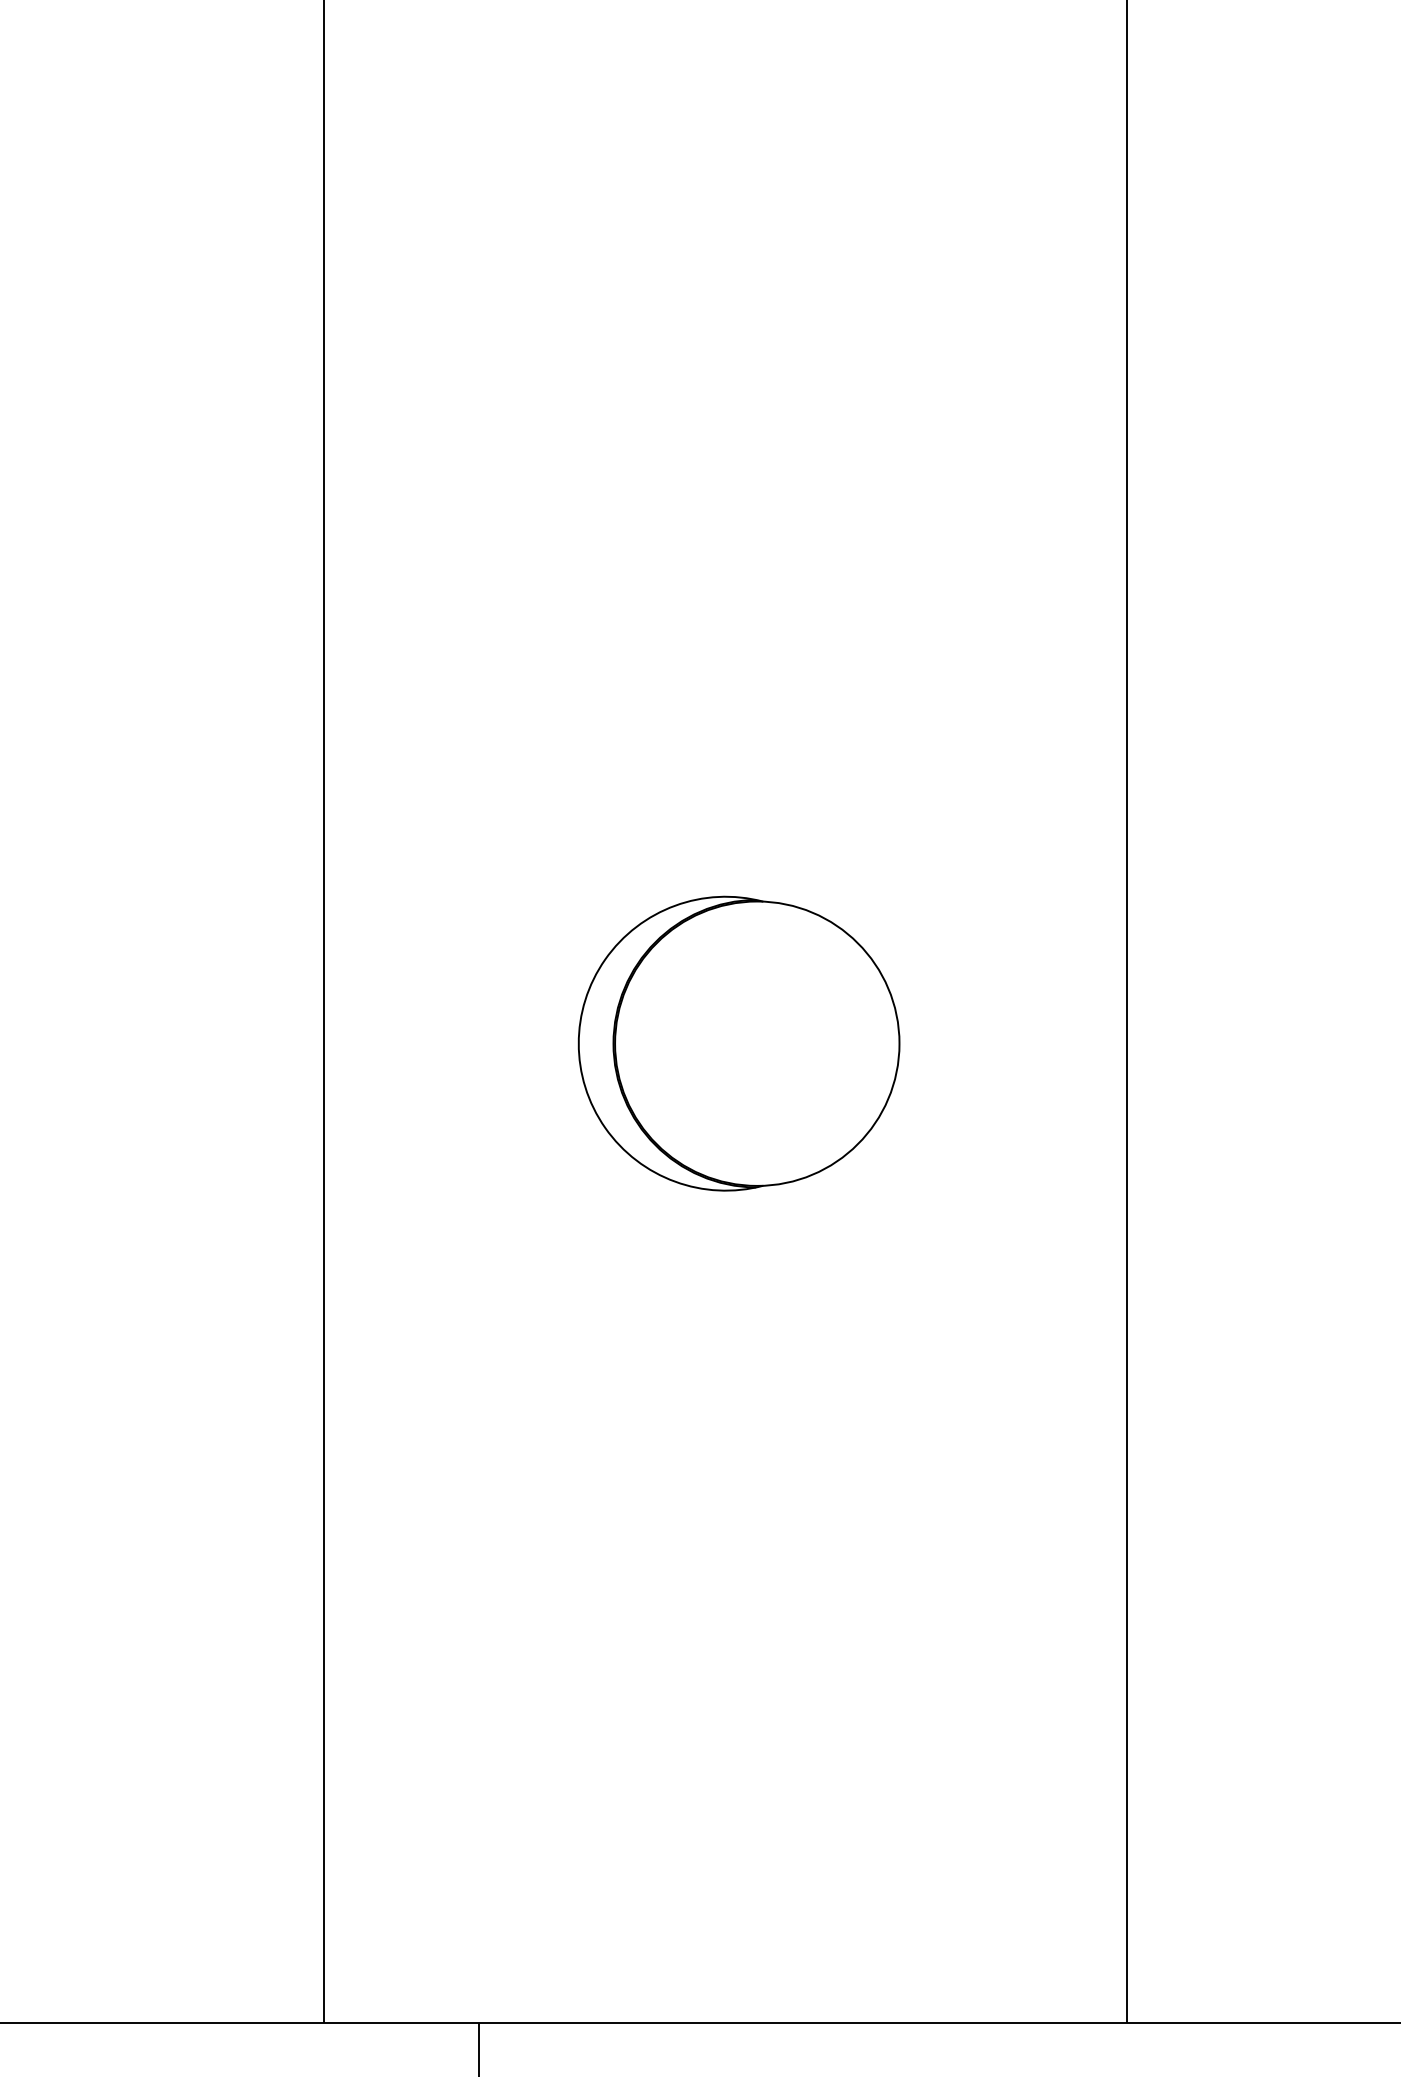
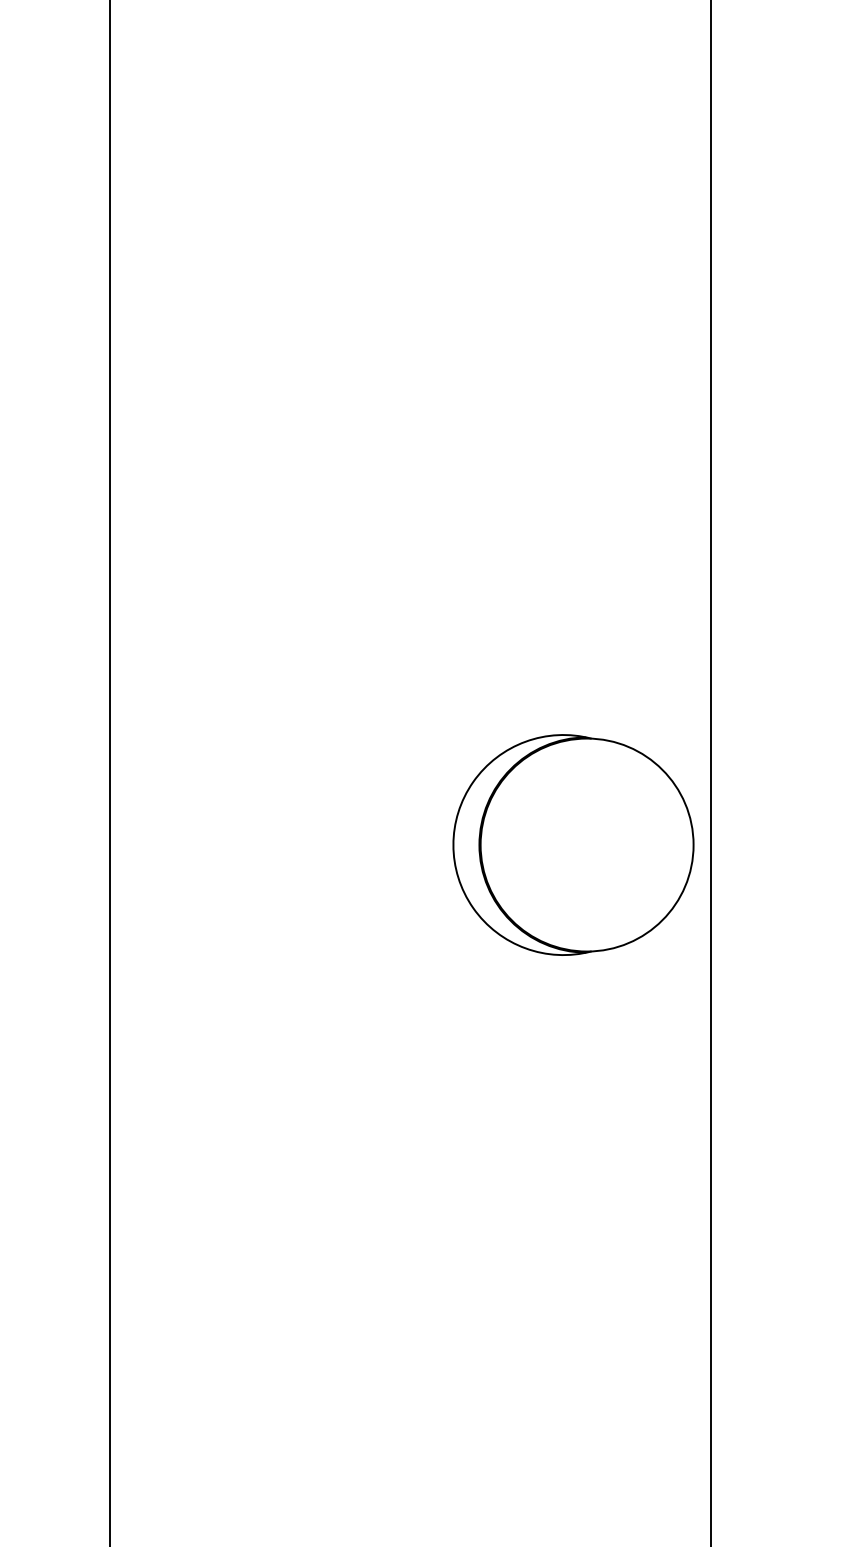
part: (738, 1043) -> (573, 844), moved

